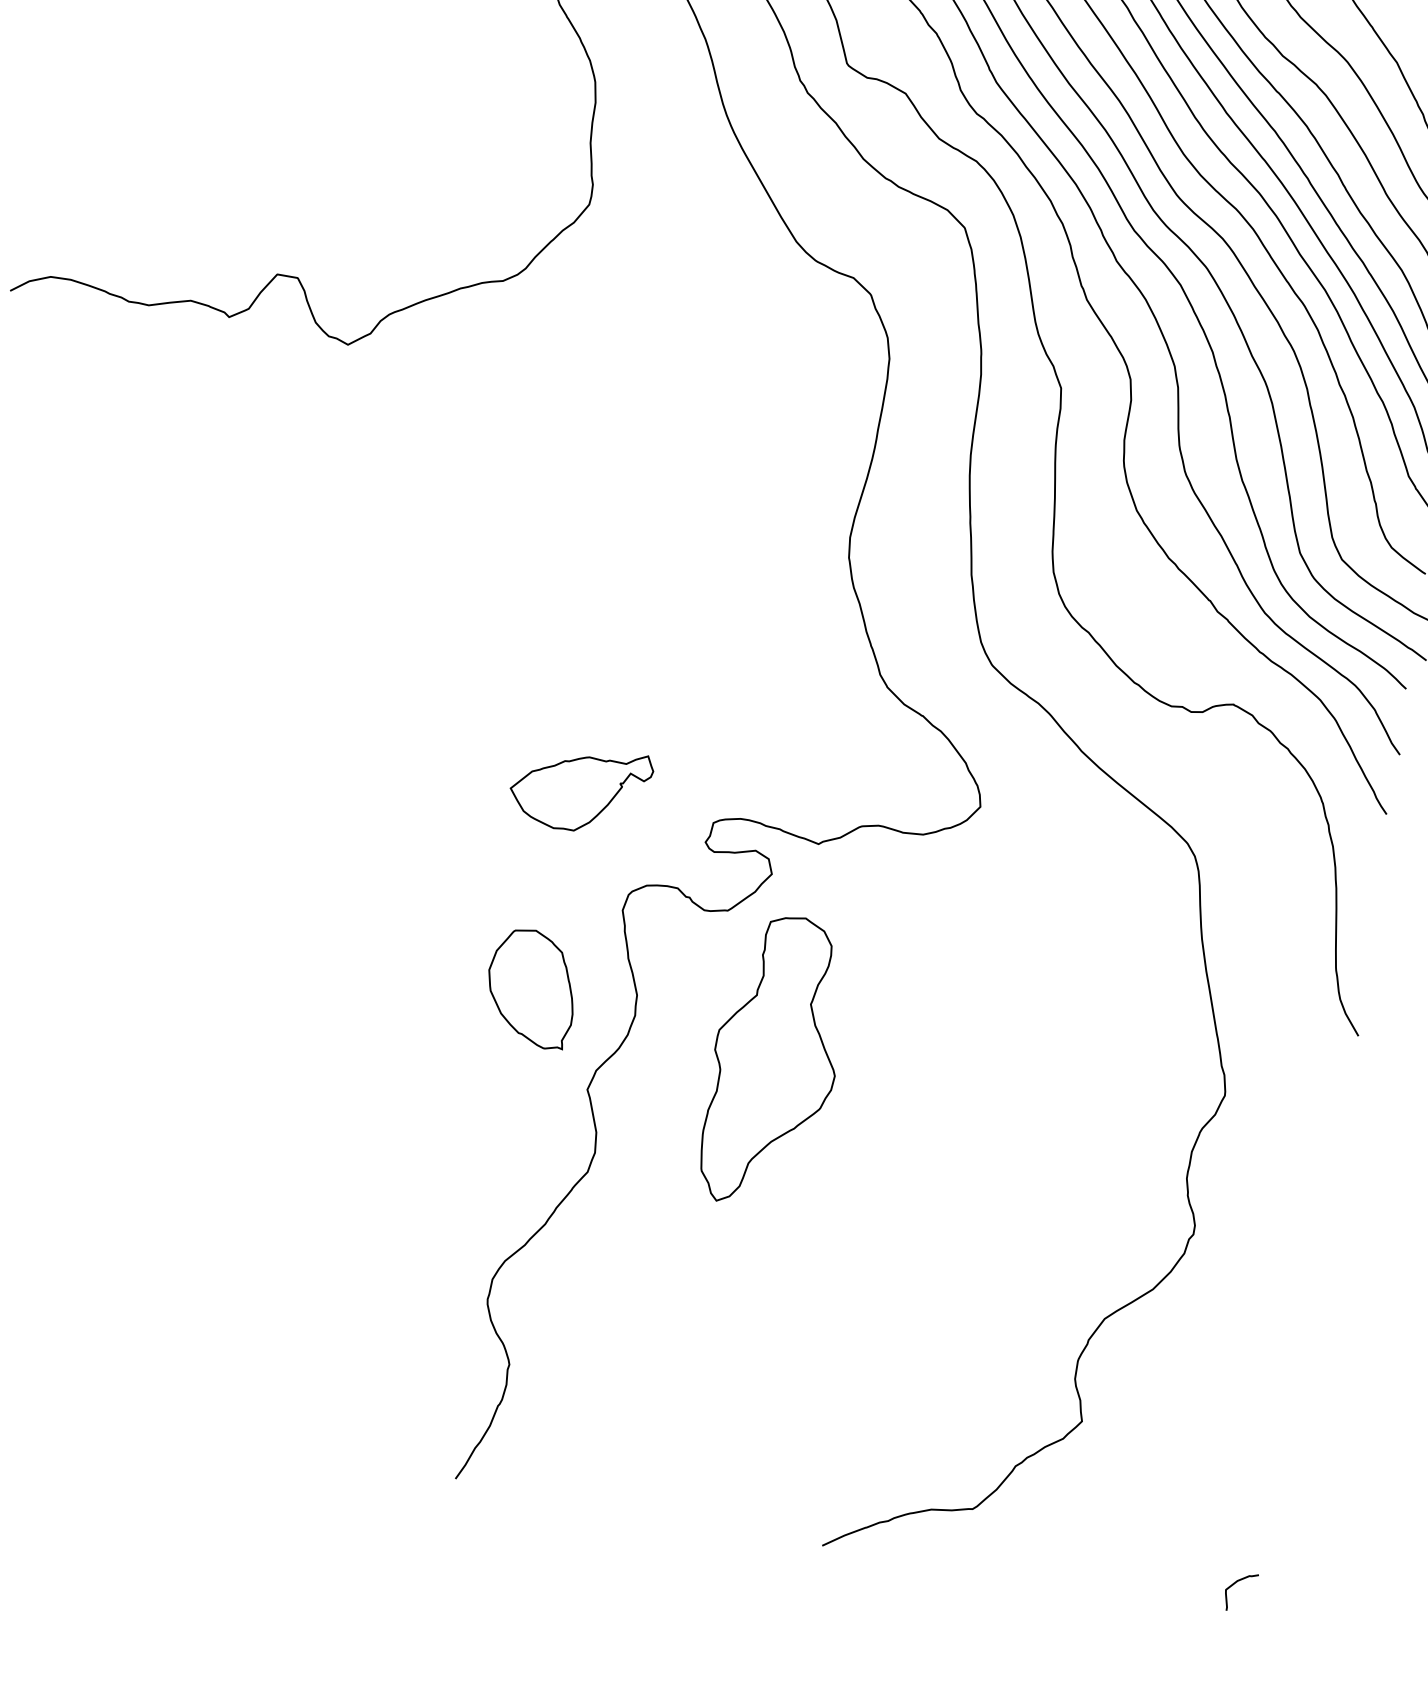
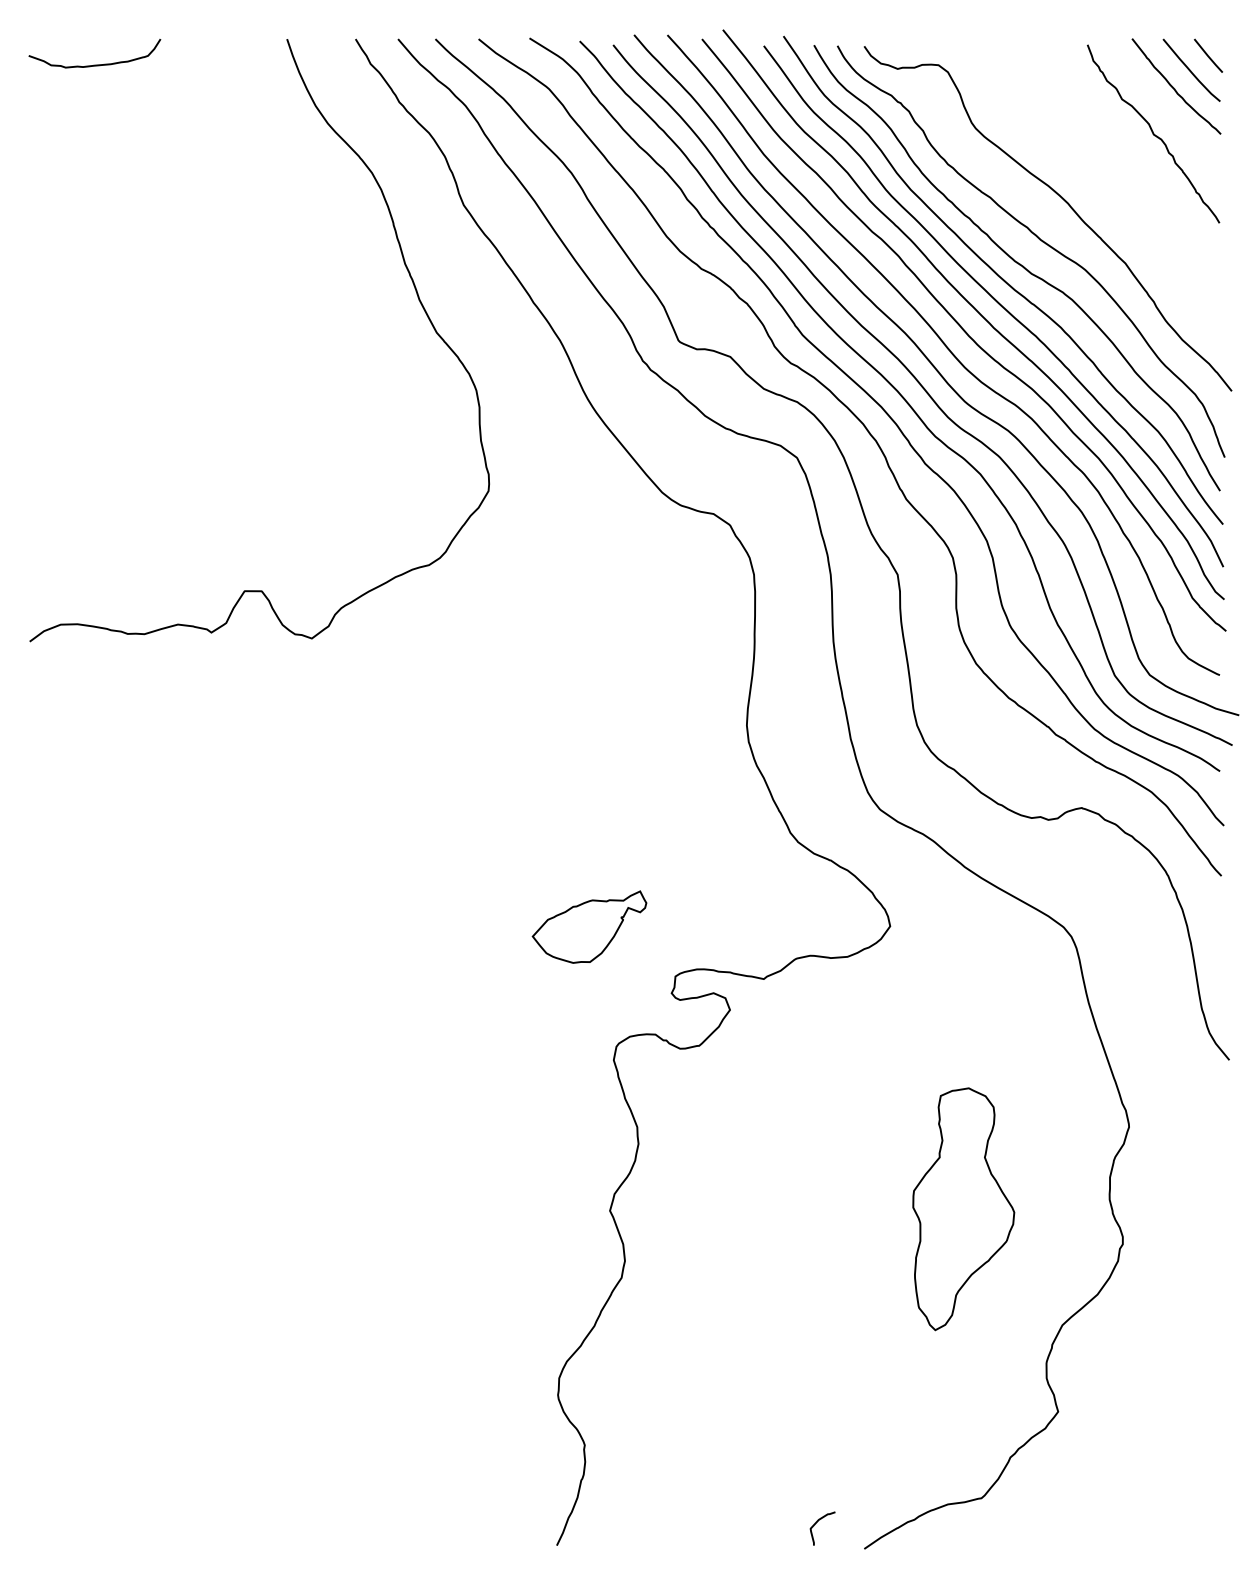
part: (580, 787) -> (589, 926), moved
part: (531, 987) -> (550, 1135), removed
part: (774, 1062) -> (963, 1209), moved
curve: (1235, 1583) -> (817, 1522), moved

